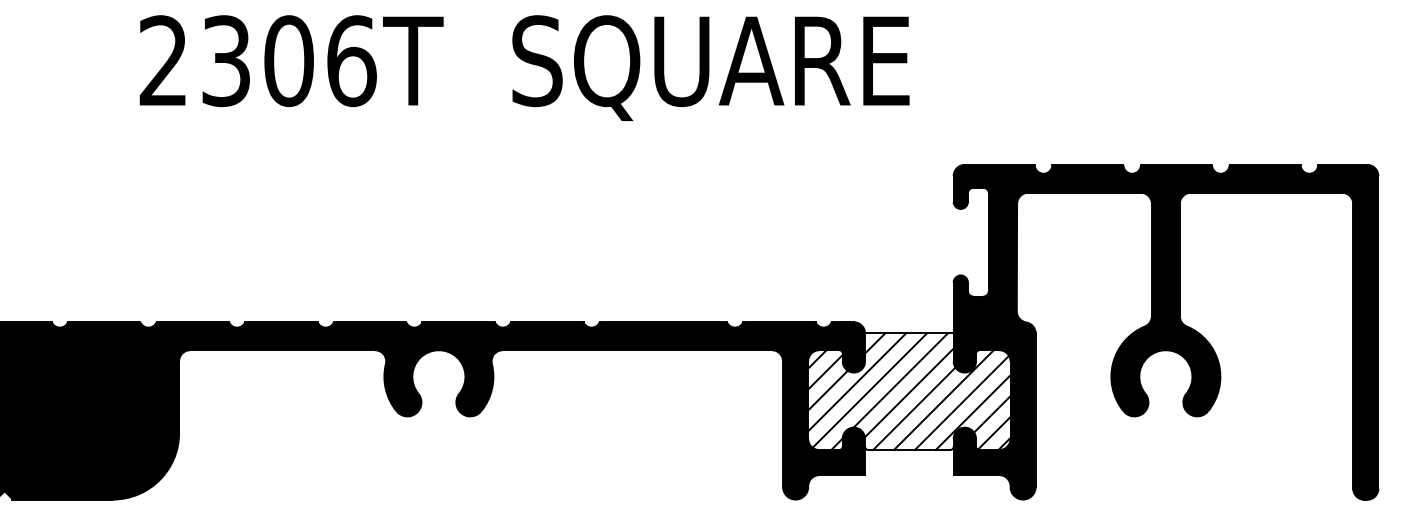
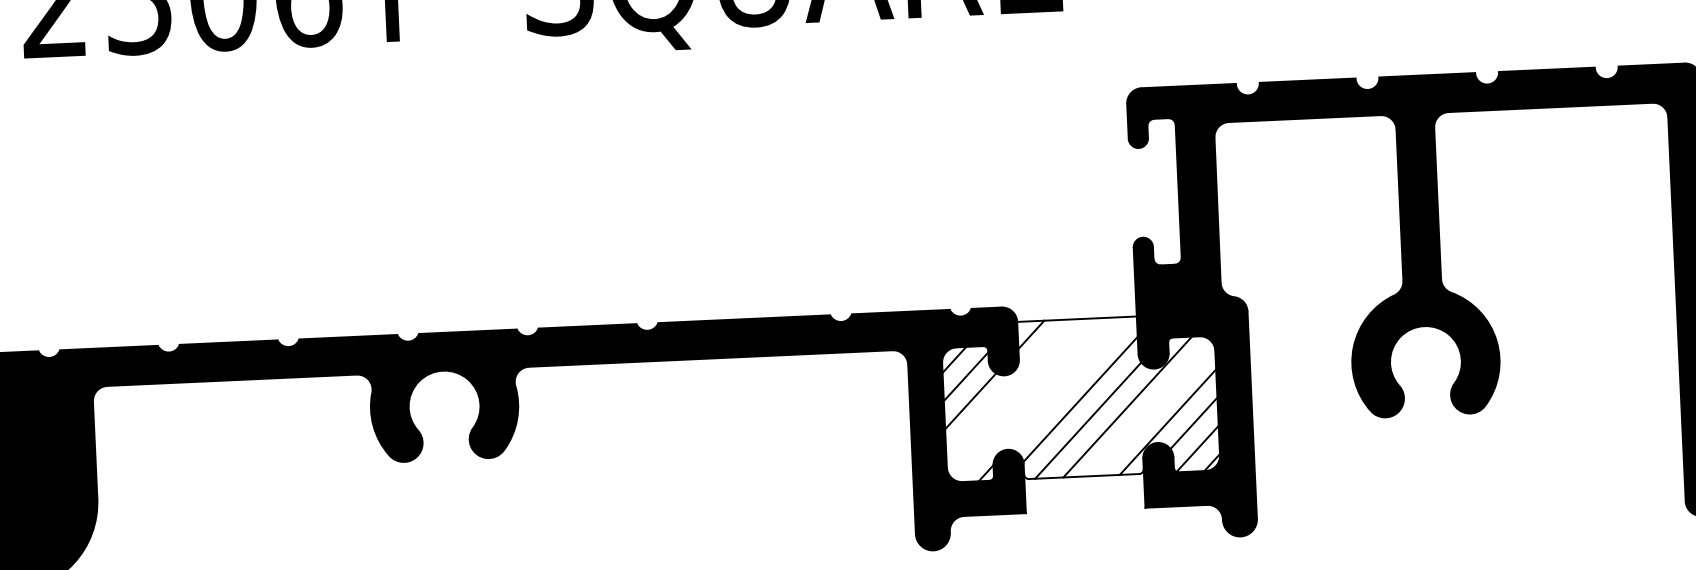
line: (900, 380) -> (1067, 383), removed
line: (857, 382) -> (1009, 388), removed
line: (869, 390) -> (1026, 398), removed
line: (961, 402) -> (1151, 409), removed

